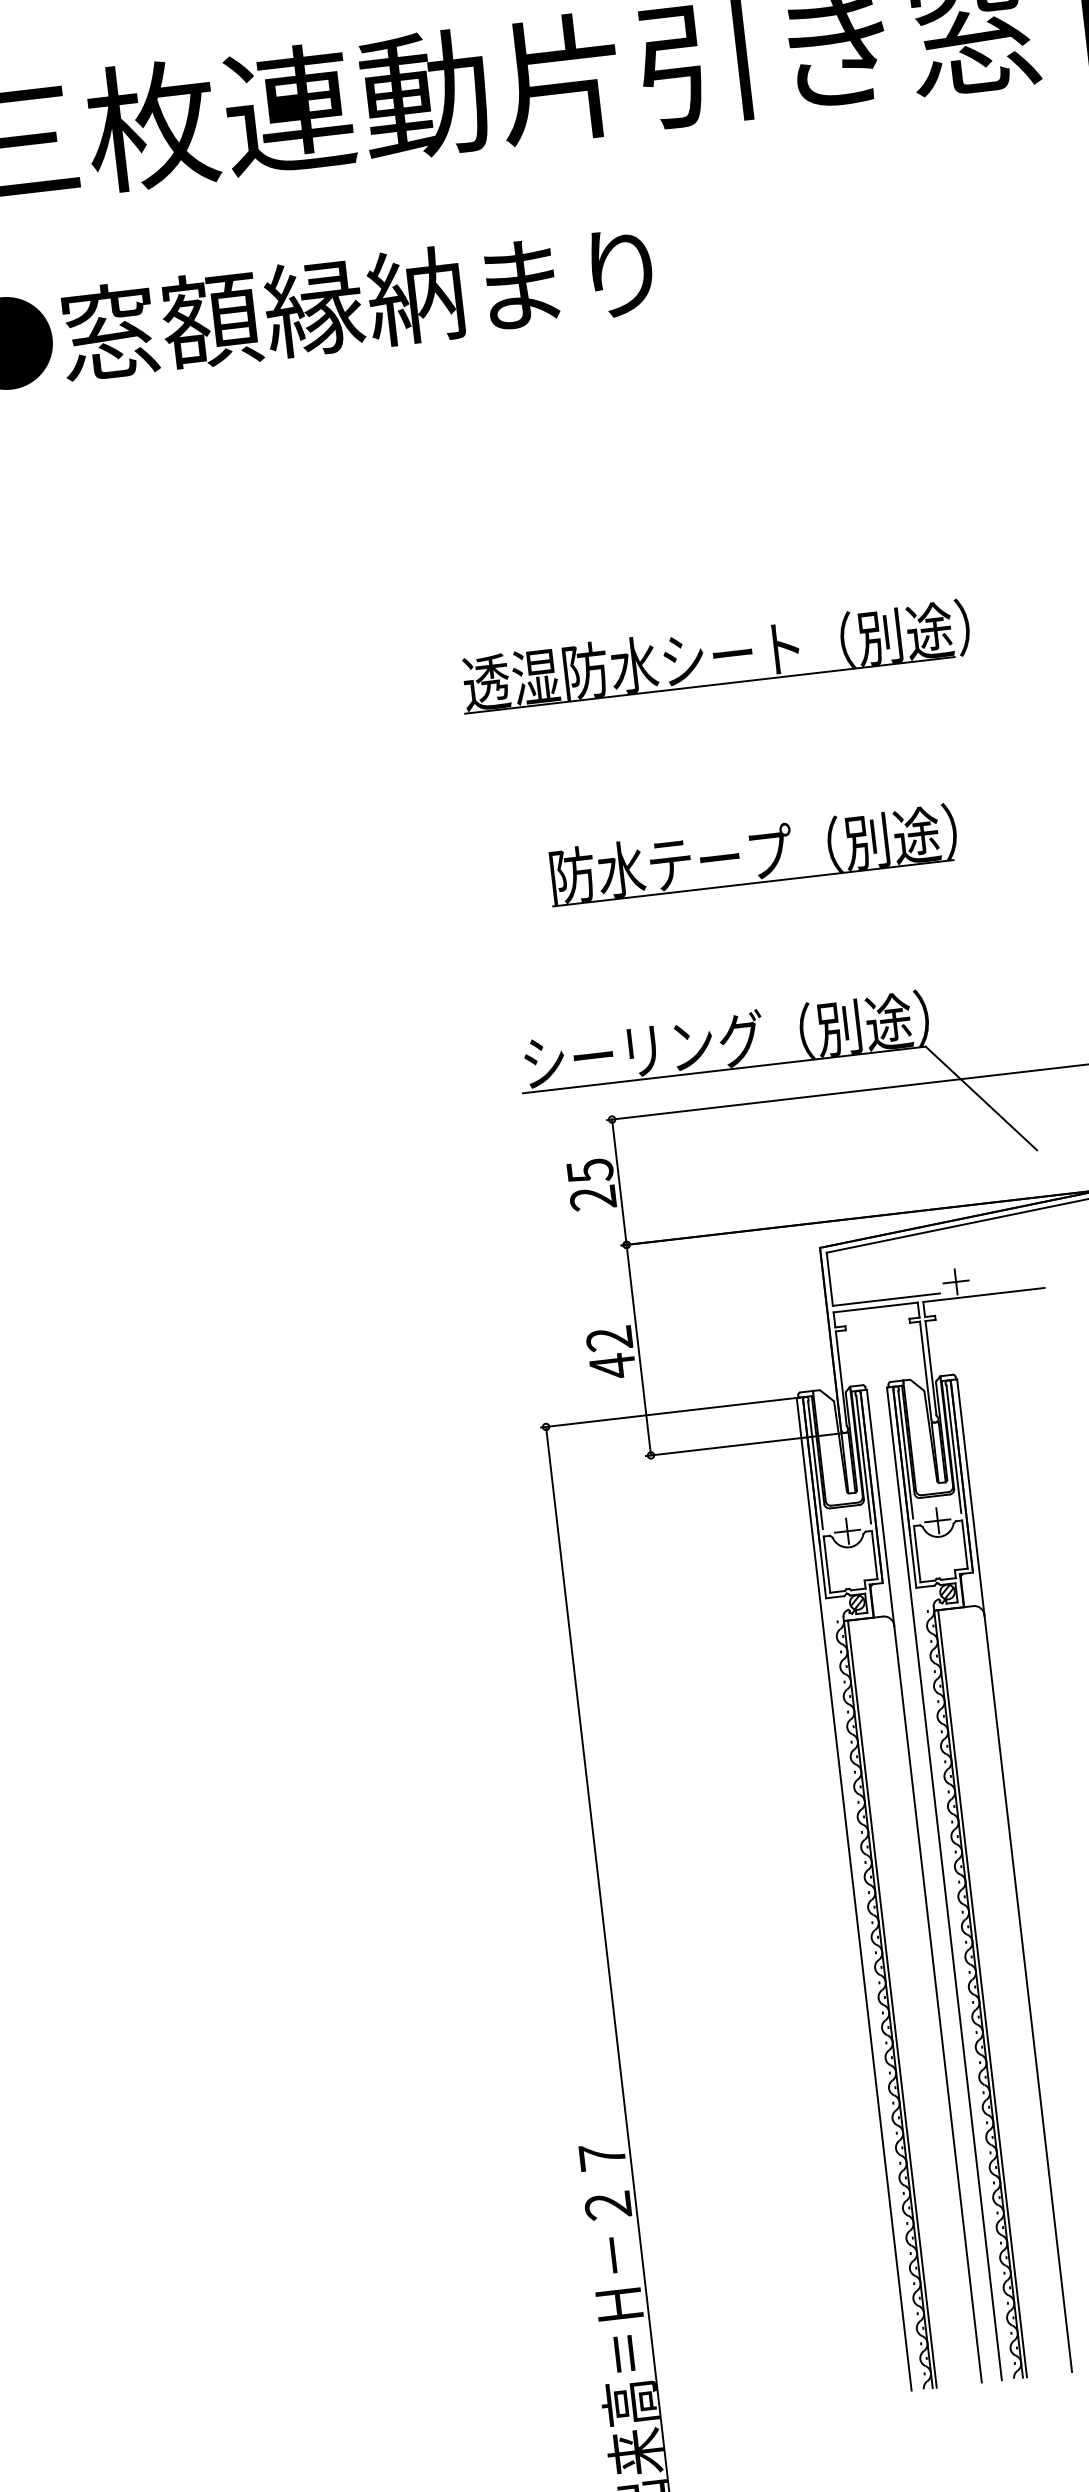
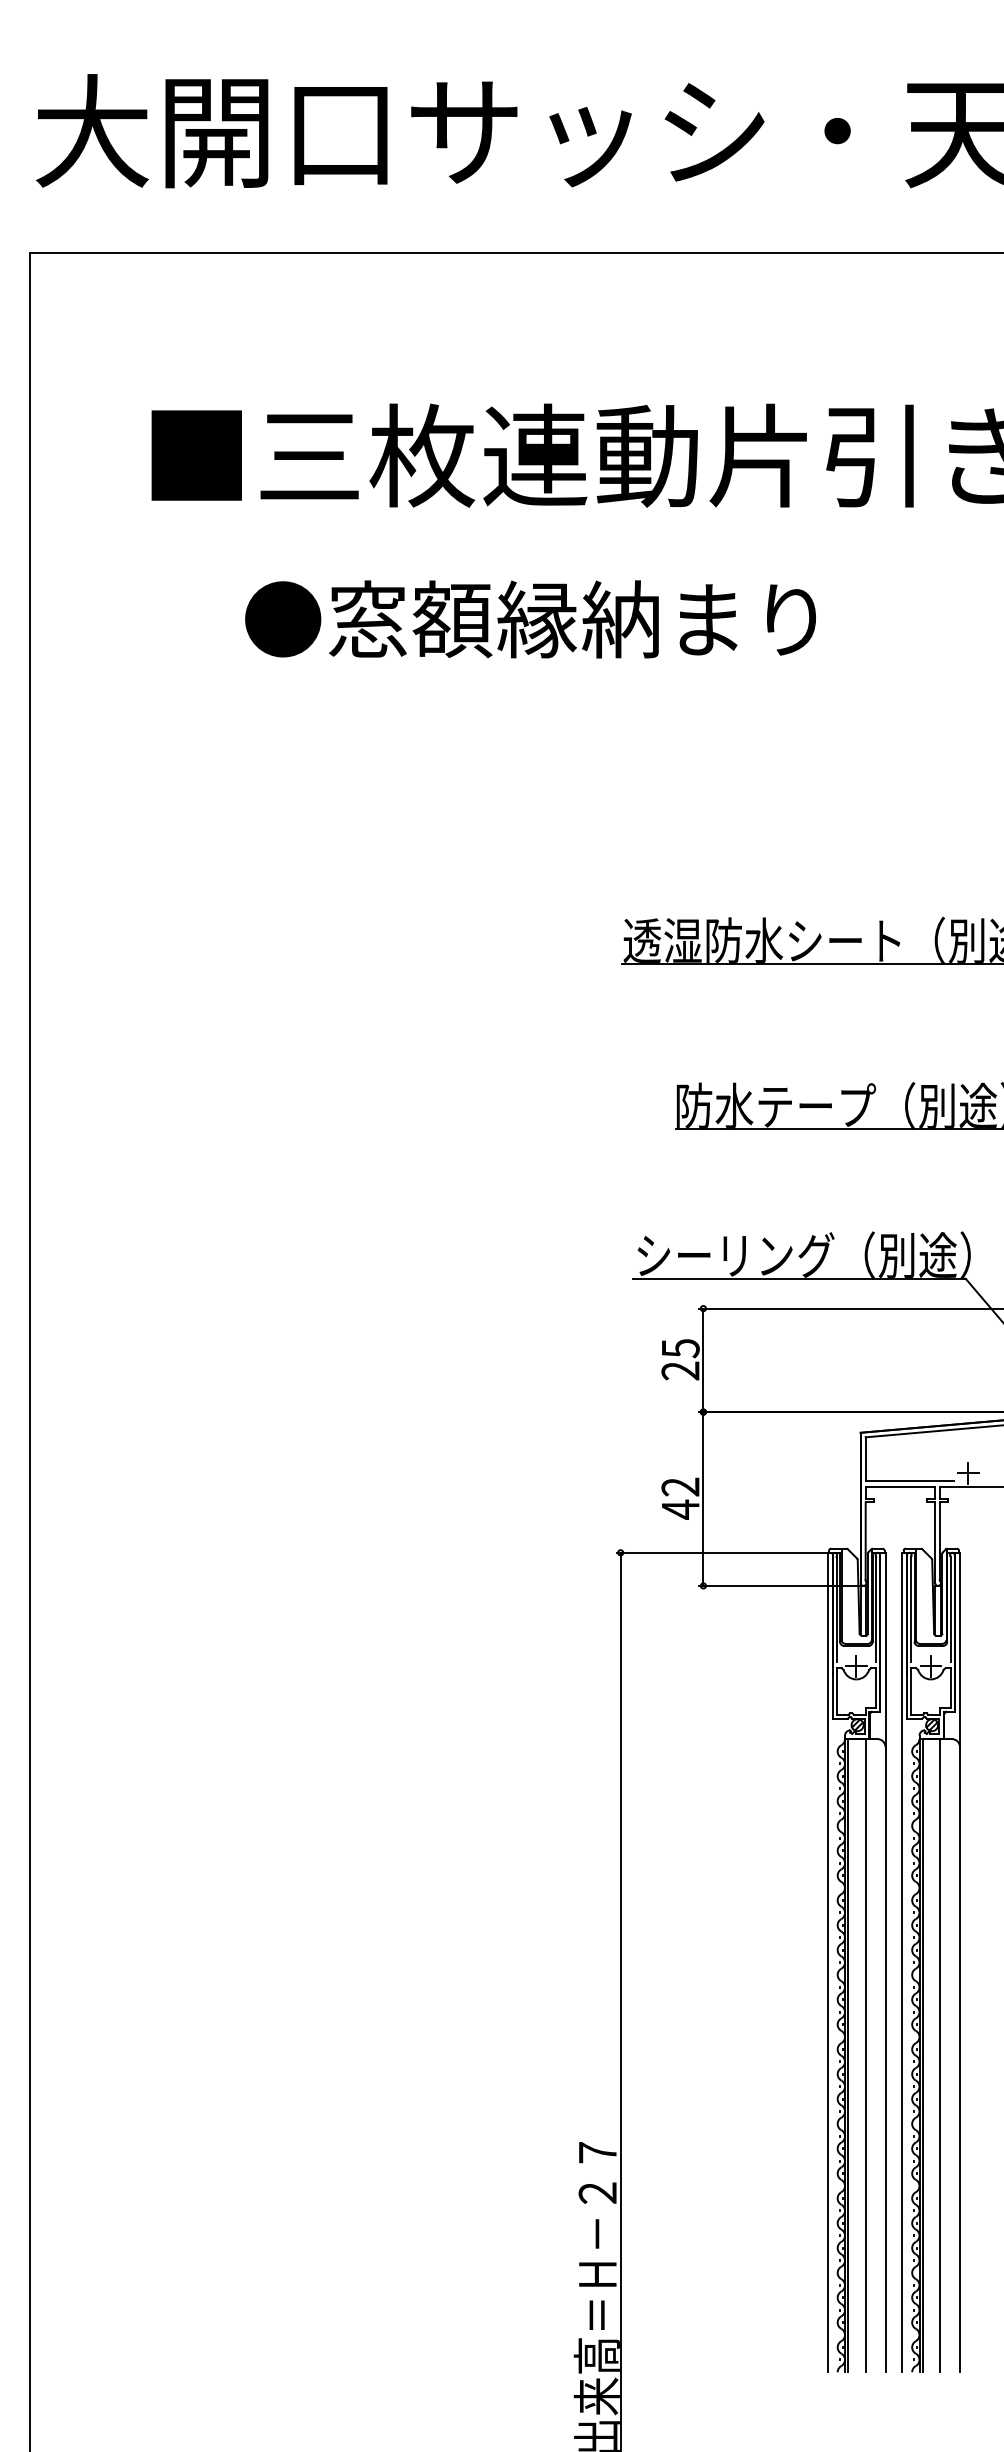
line: (1003, 1991) -> (940, 2055), added
line: (913, 2001) -> (865, 2055), added

